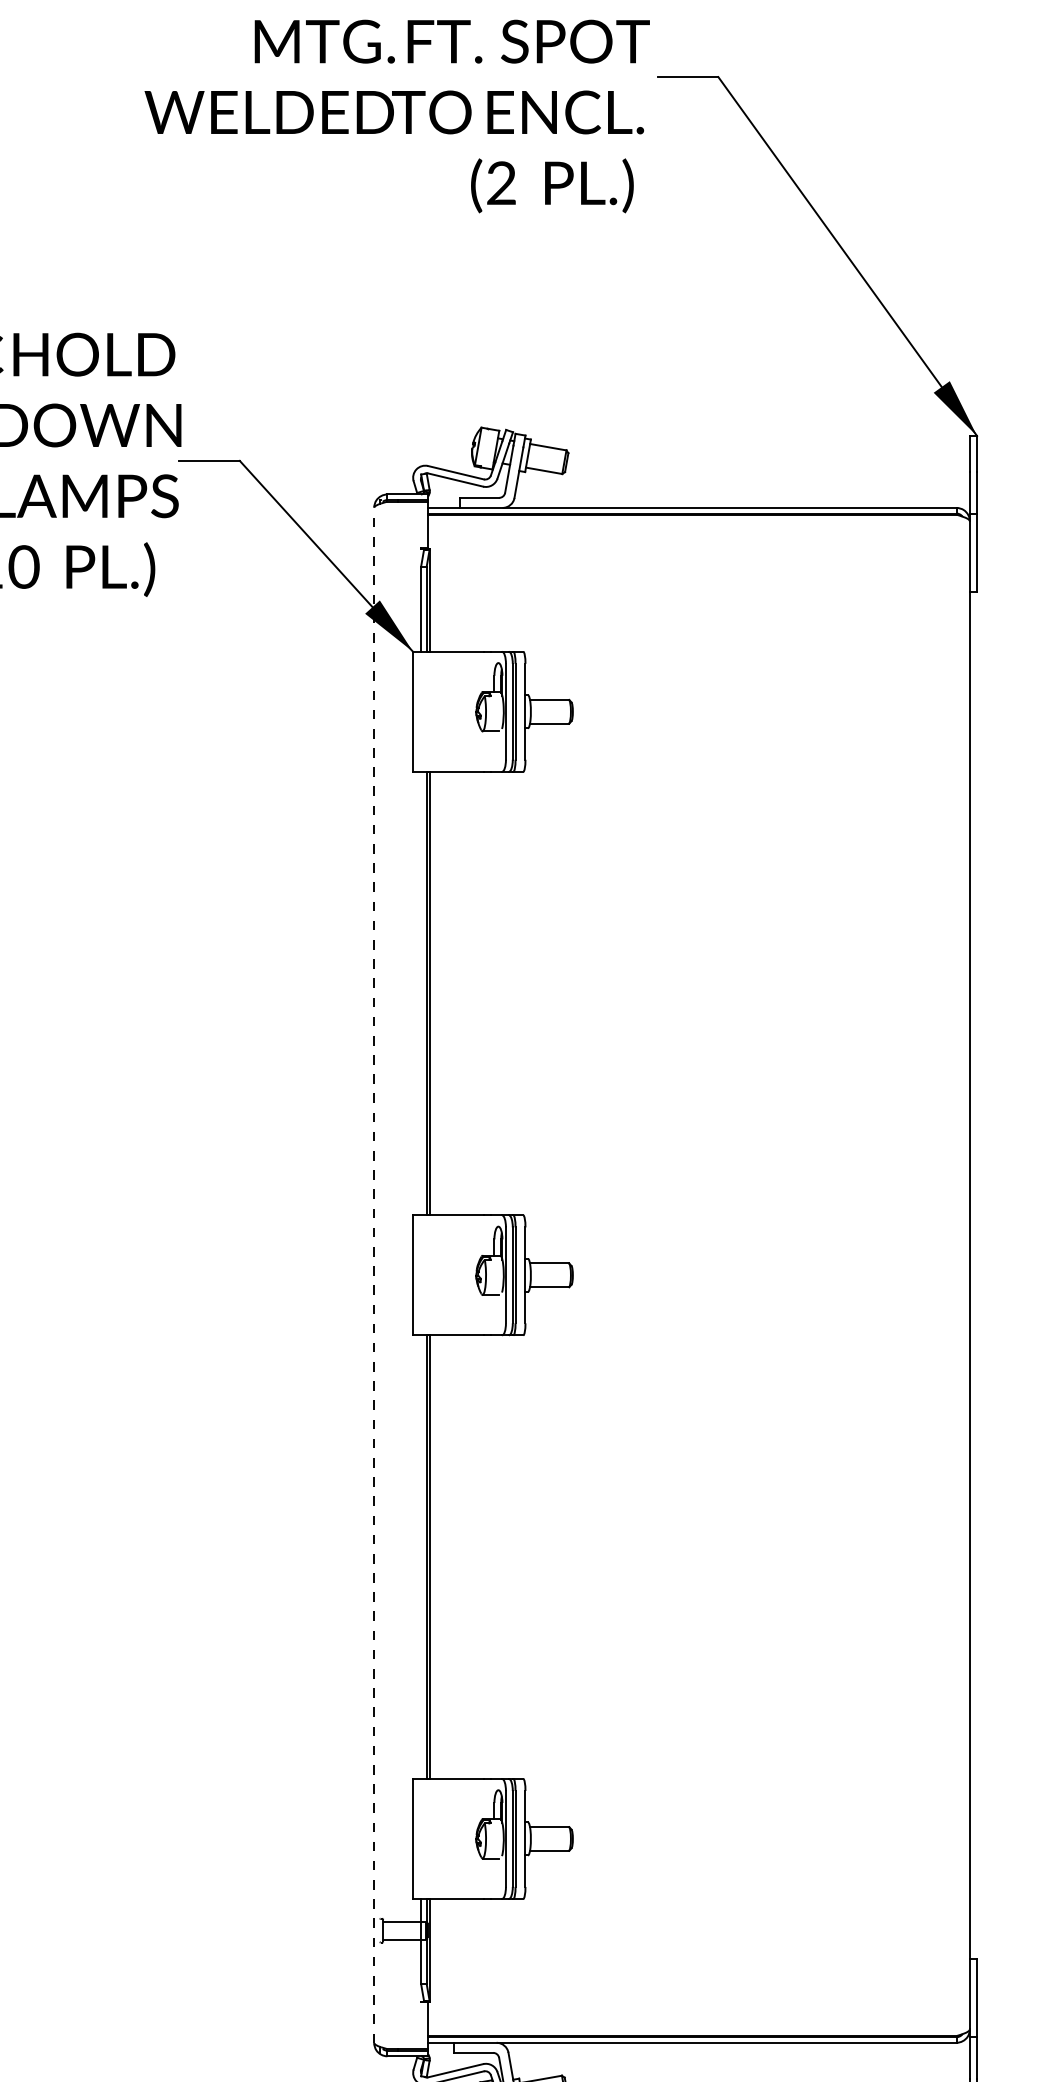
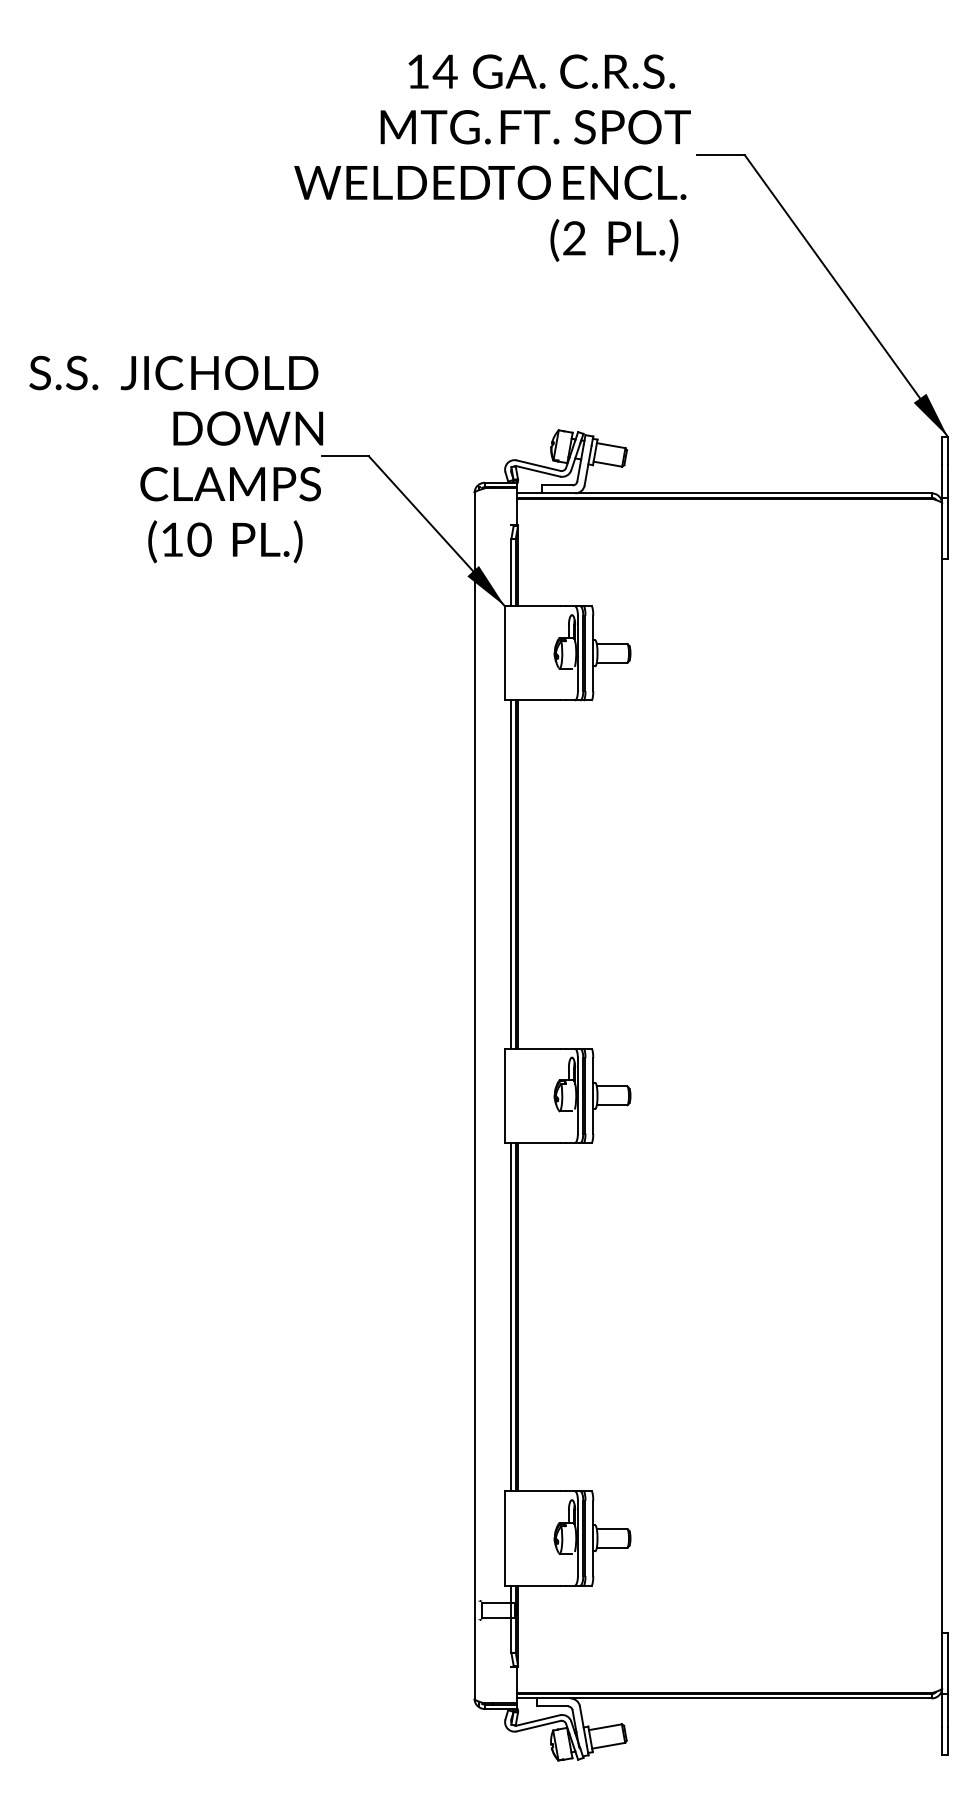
line: (421, 993) -> (511, 874), added
line: (374, 1274) -> (474, 1095), dashed -> solid
line: (421, 1556) -> (511, 1316), added

